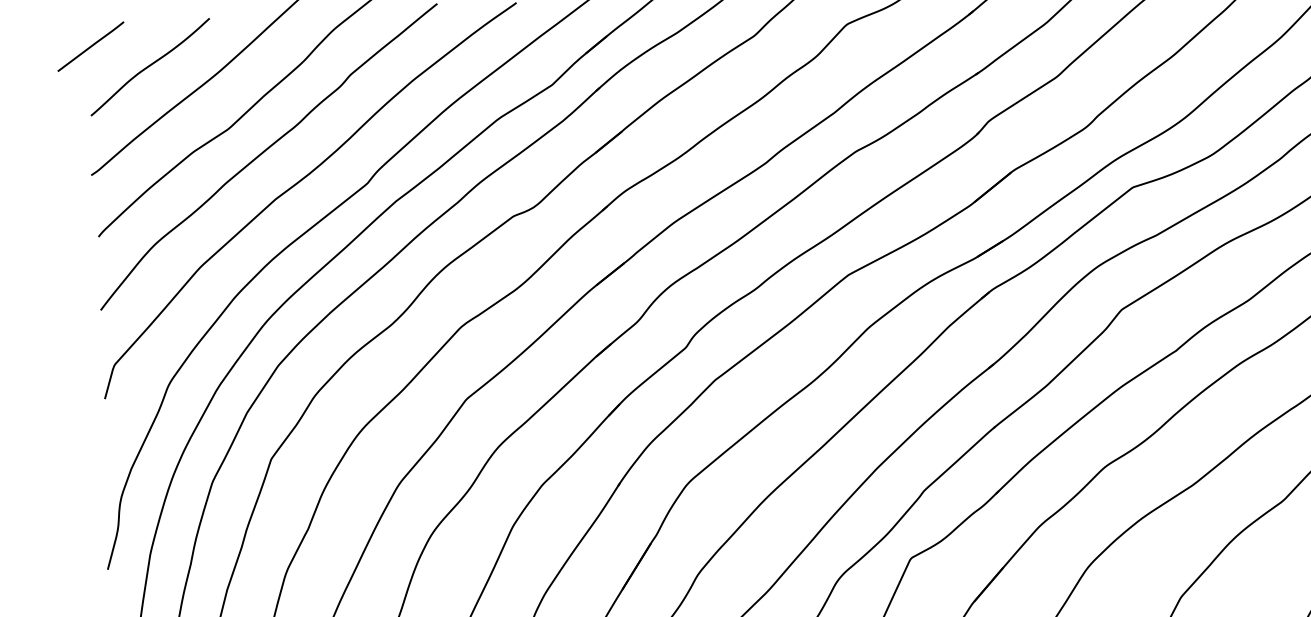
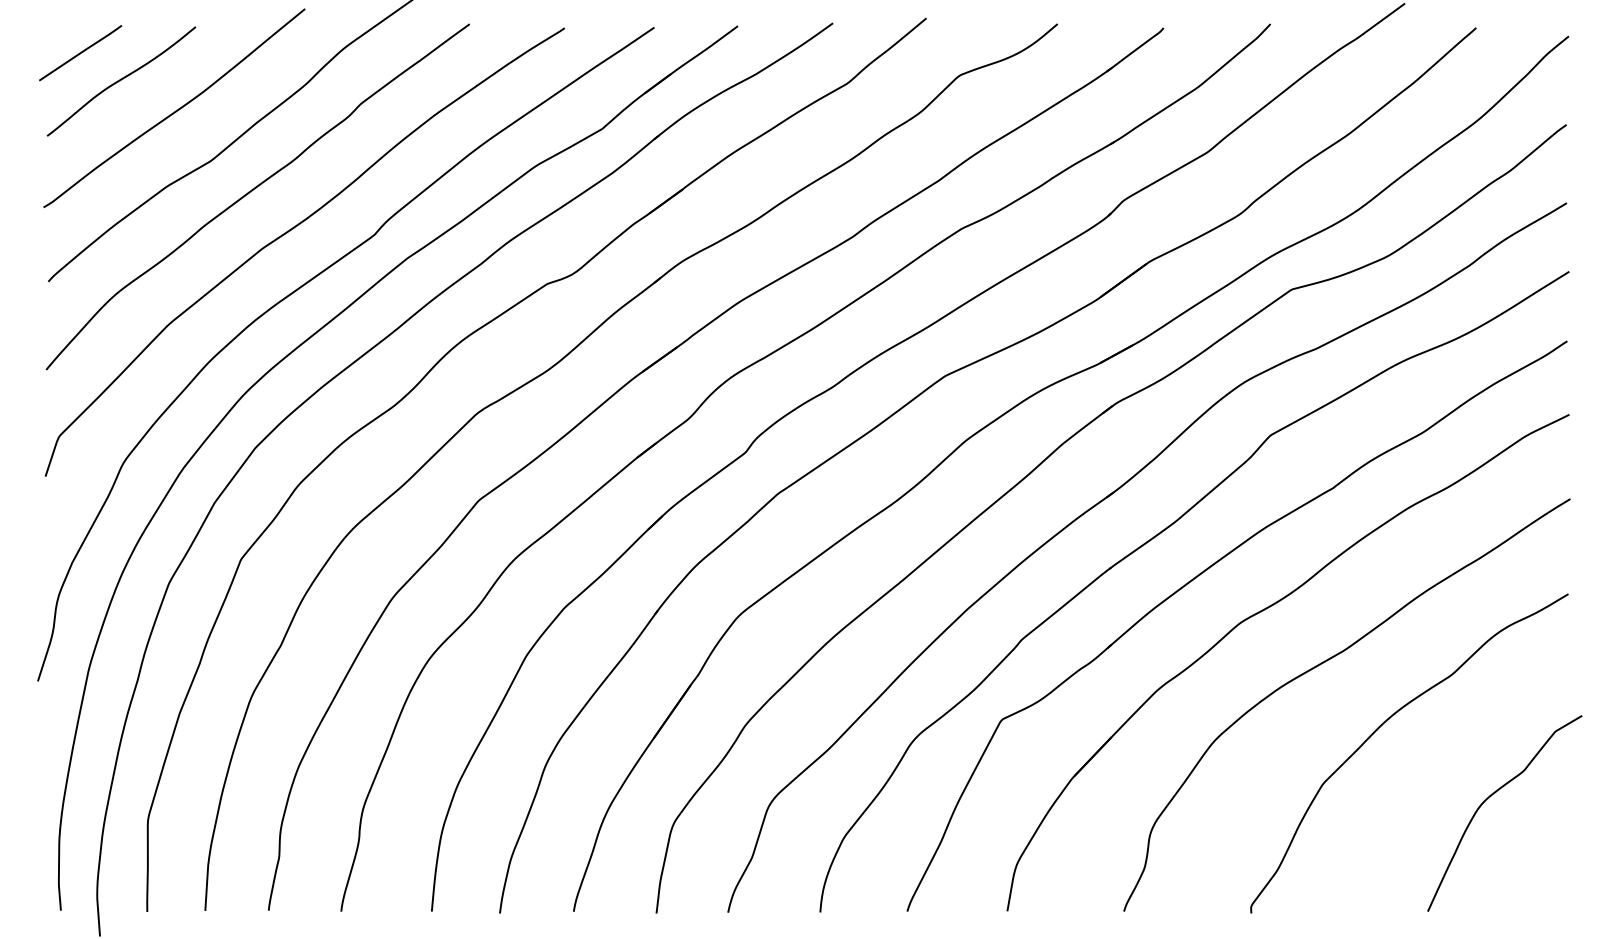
line: (90, 46) -> (80, 53), moved

